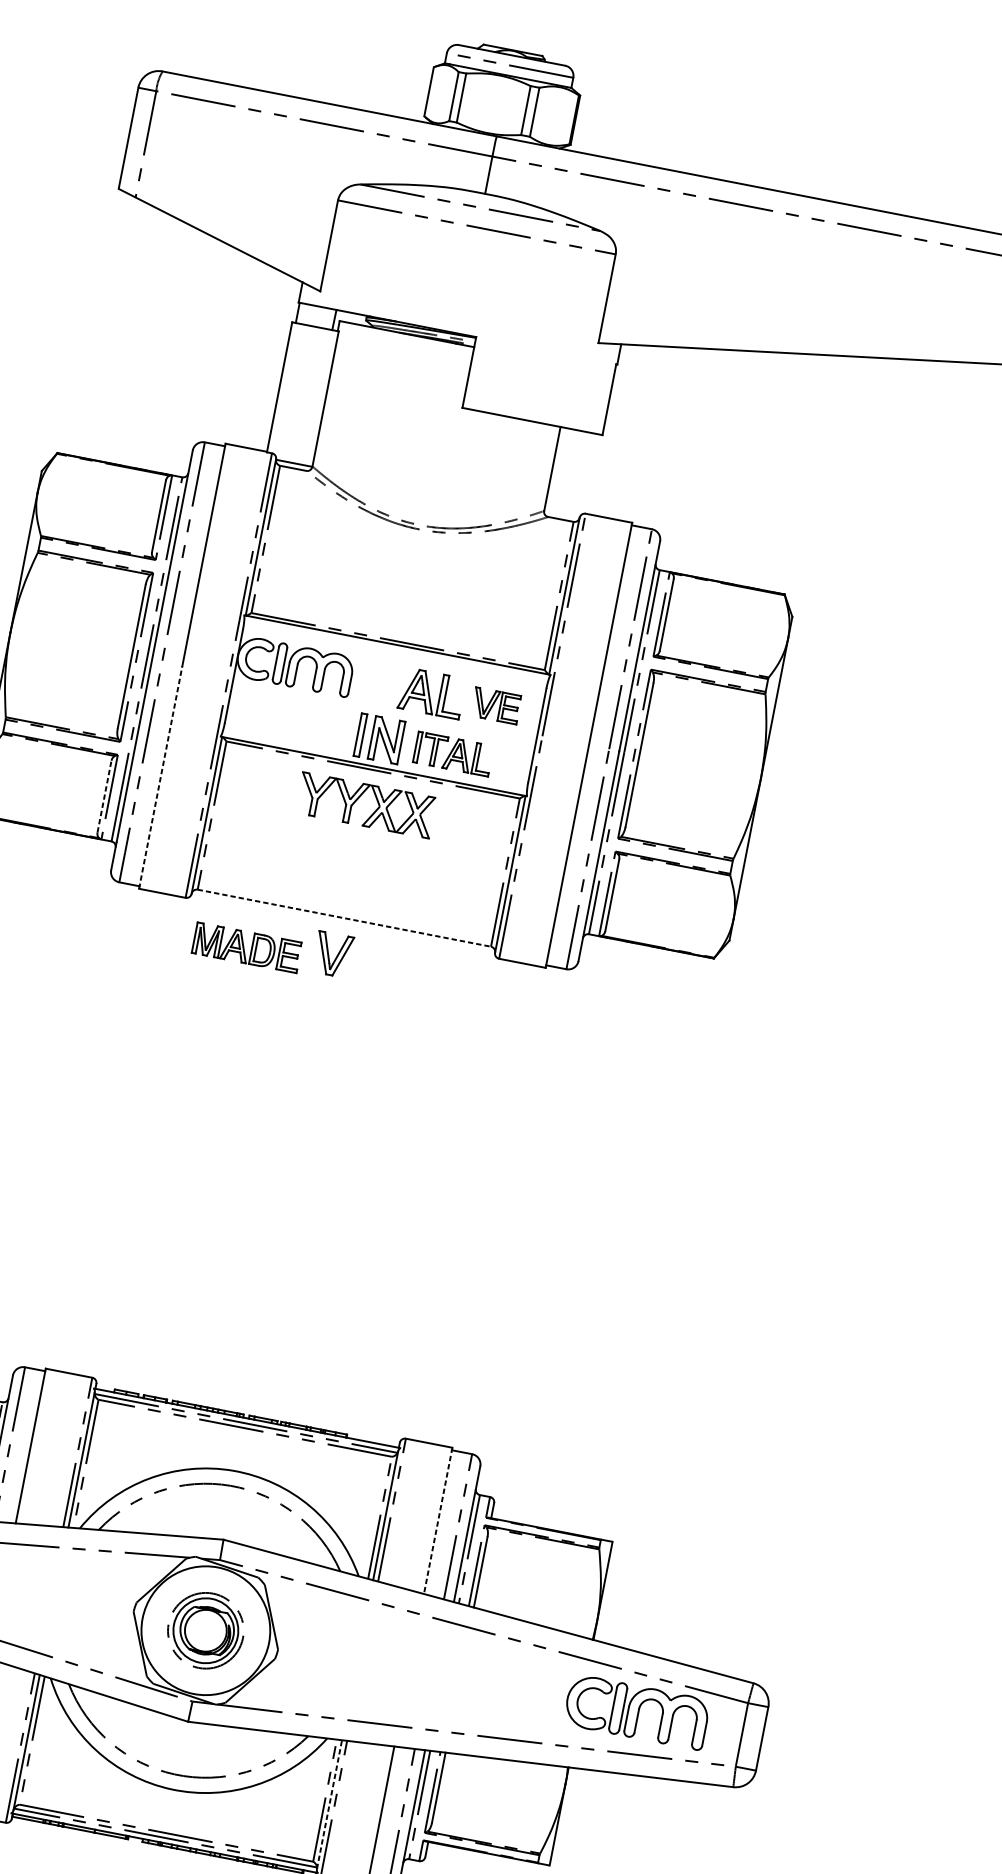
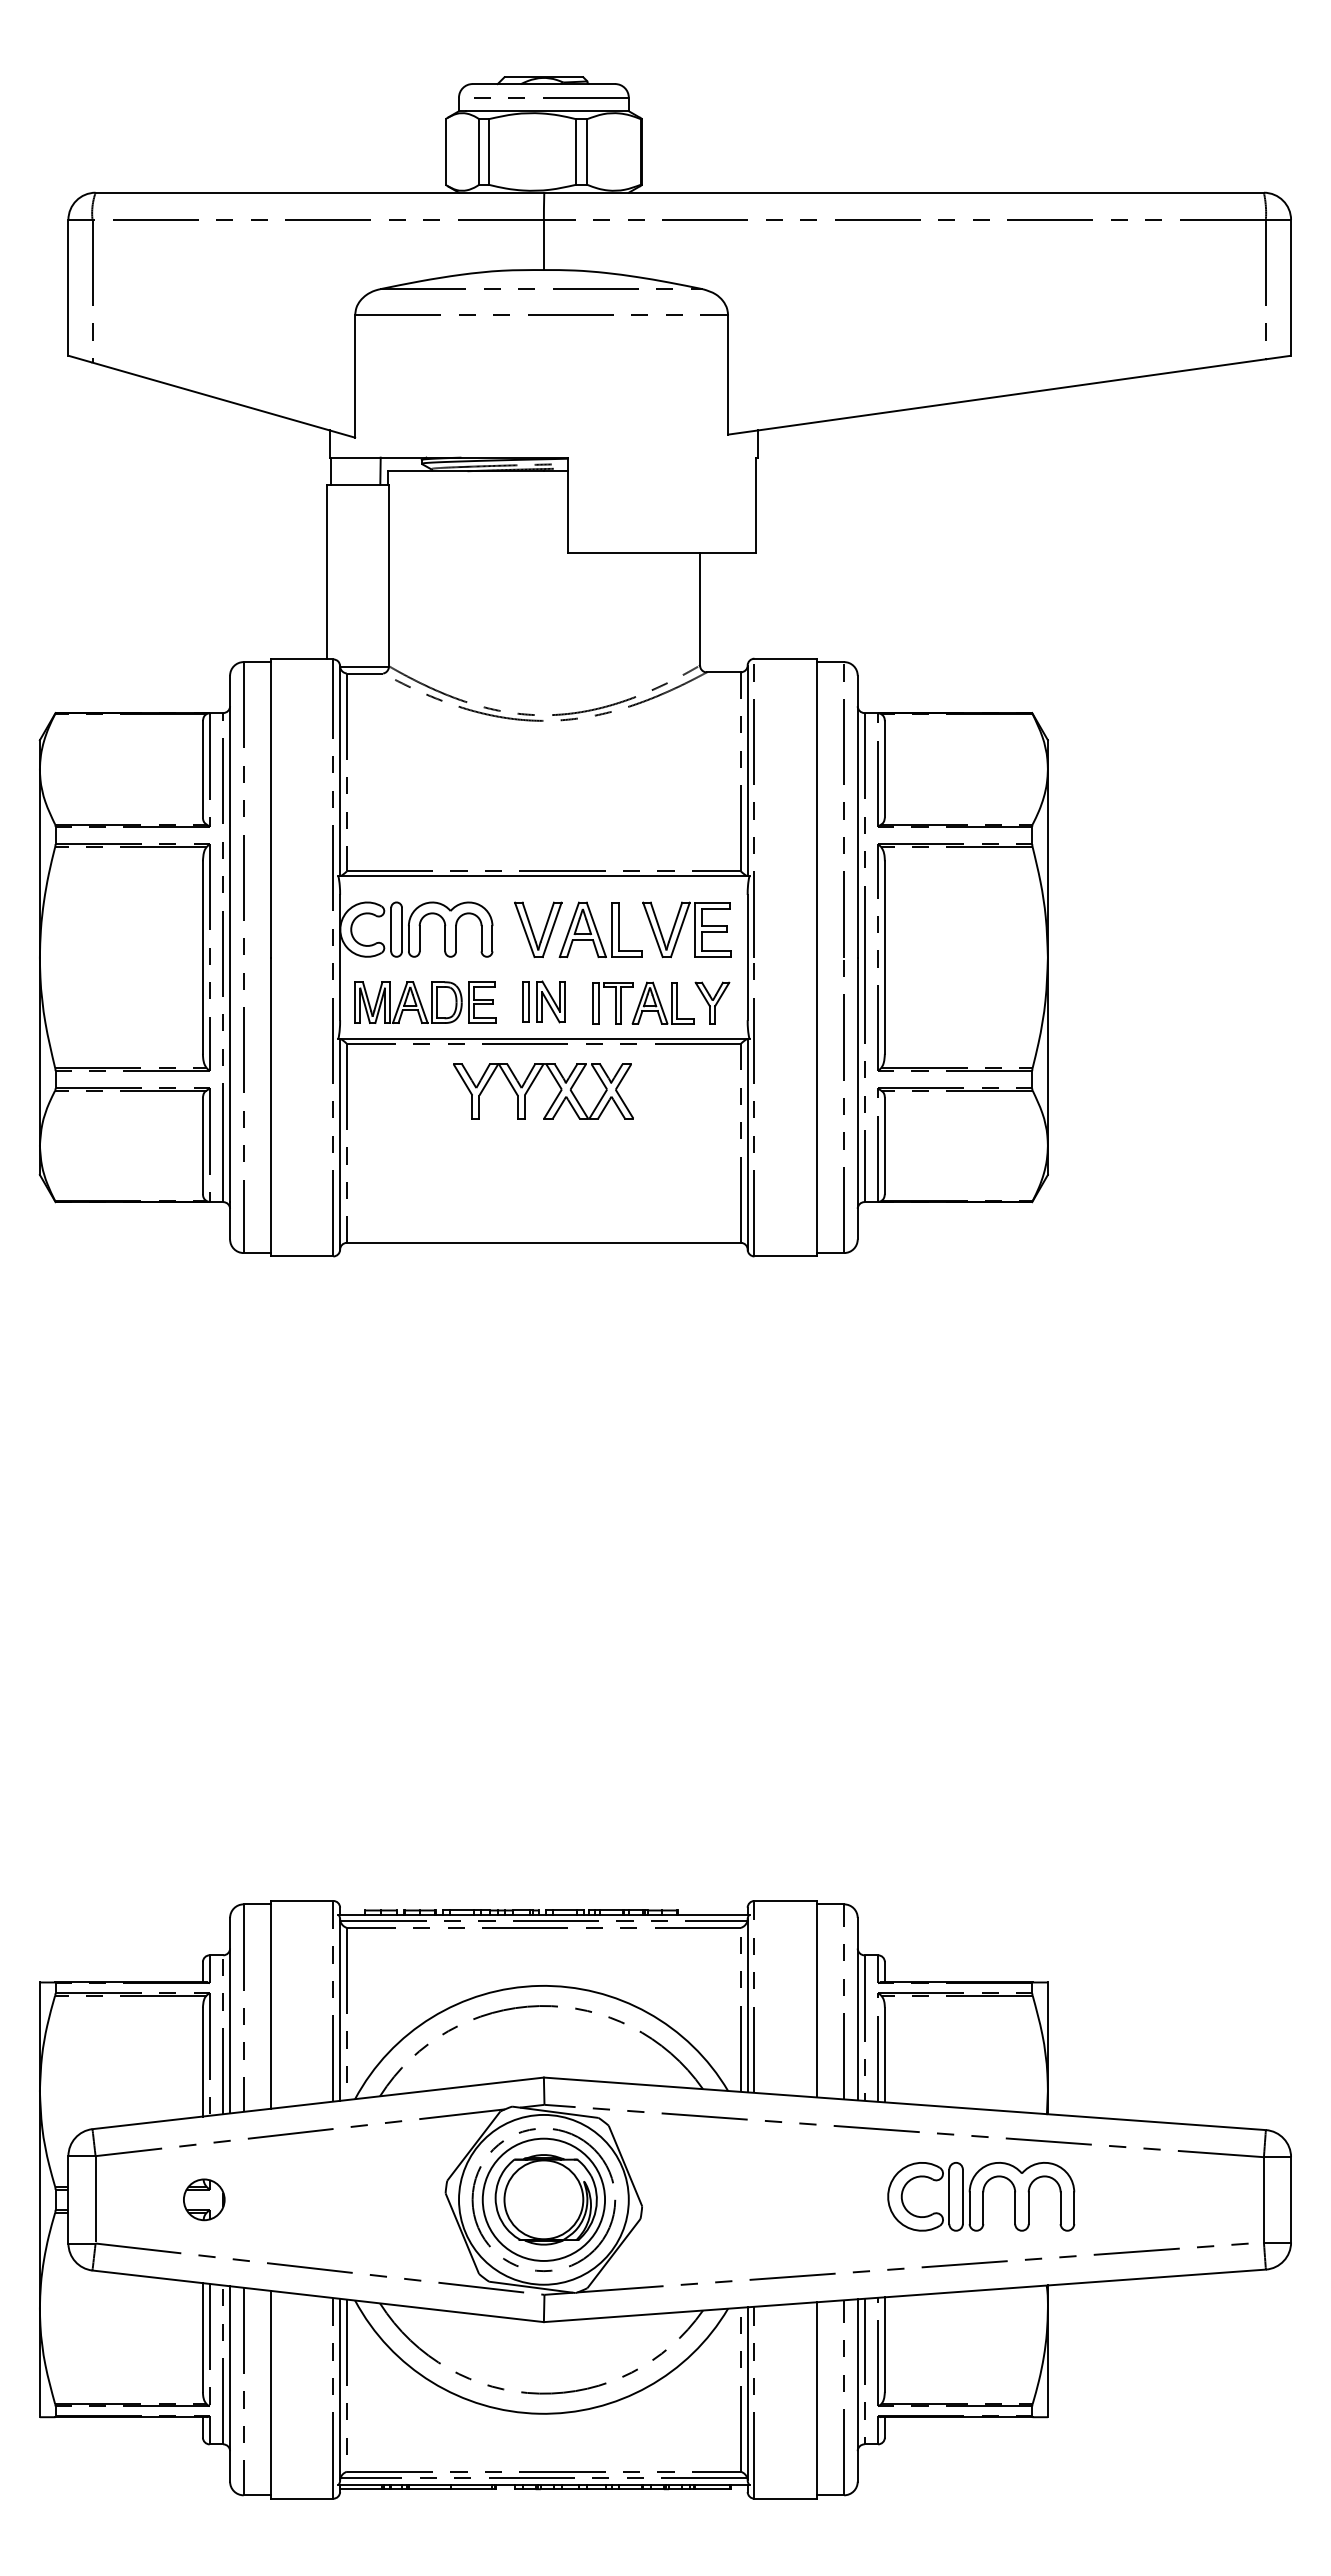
part: (495, 705) -> (686, 929), size x1.43
part: (378, 738) -> (543, 1001), size x0.71
part: (504, 763) -> (712, 1002), added
line: (160, 777) -> (270, 1106), dashed -> solid
line: (104, 796) -> (202, 1145), dashed -> solid
line: (344, 917) -> (543, 1242), dashed -> solid
part: (247, 947) -> (425, 1002), moved
part: (333, 954) -> (538, 929), moved
line: (437, 1521) -> (816, 1999), dashed -> solid
part: (205, 1630) -> (543, 2199), size x1.43
part: (637, 1711) -> (981, 2196), moved
line: (329, 1804) -> (747, 2393), dashed -> solid

